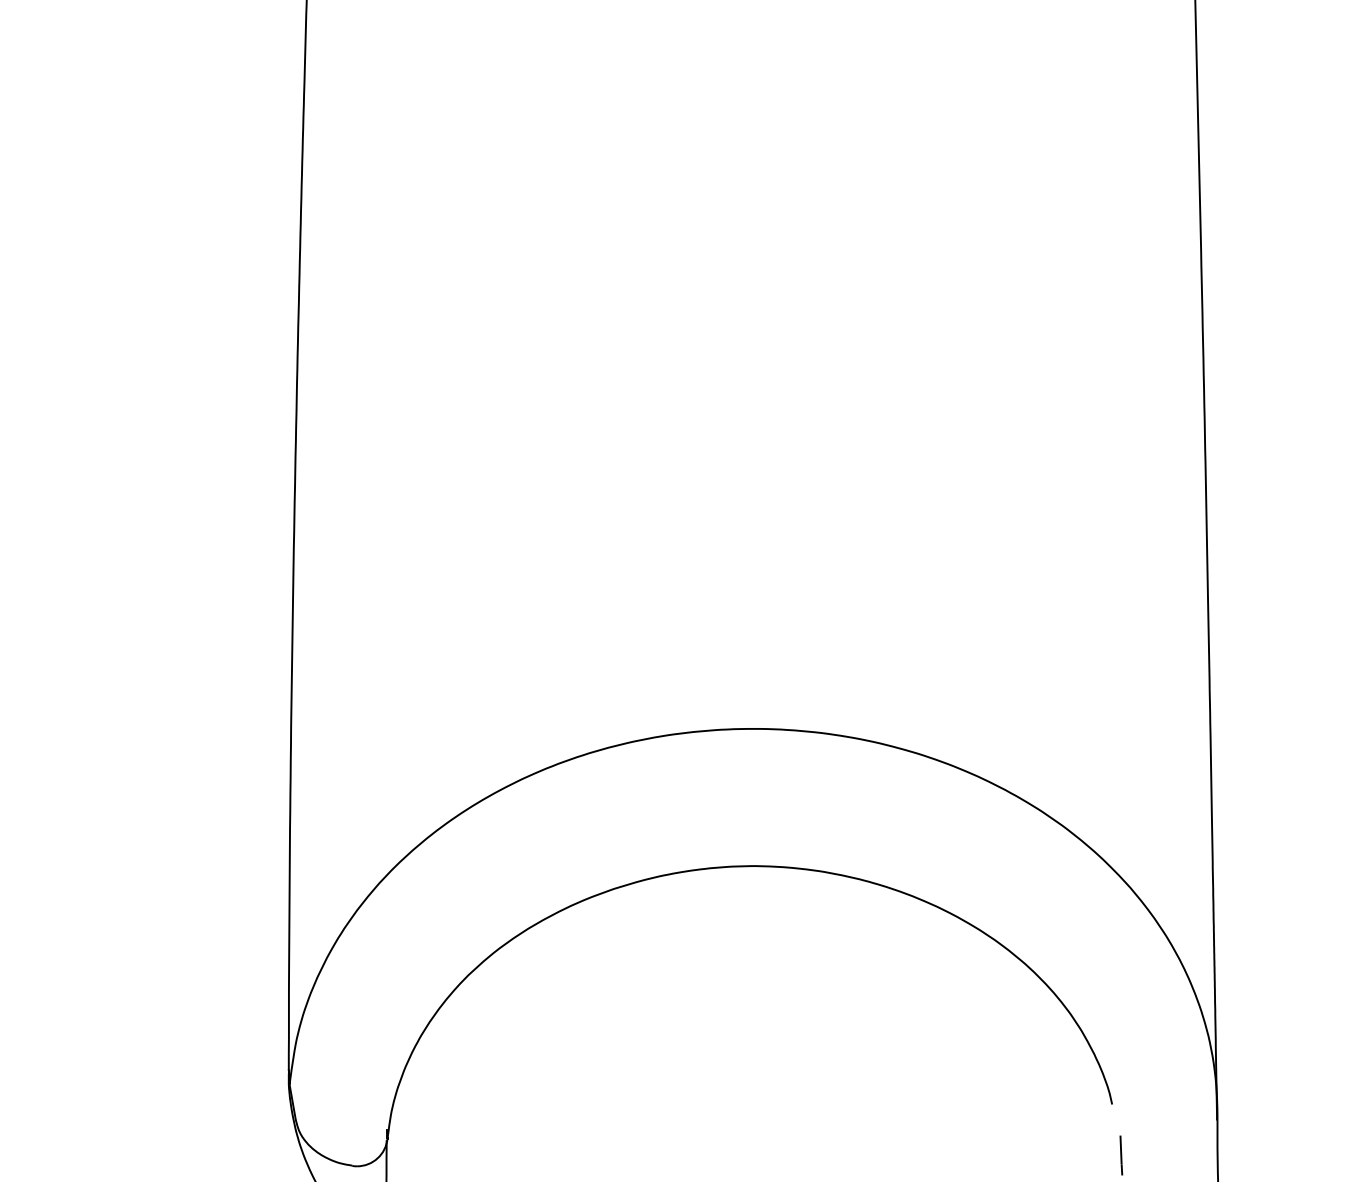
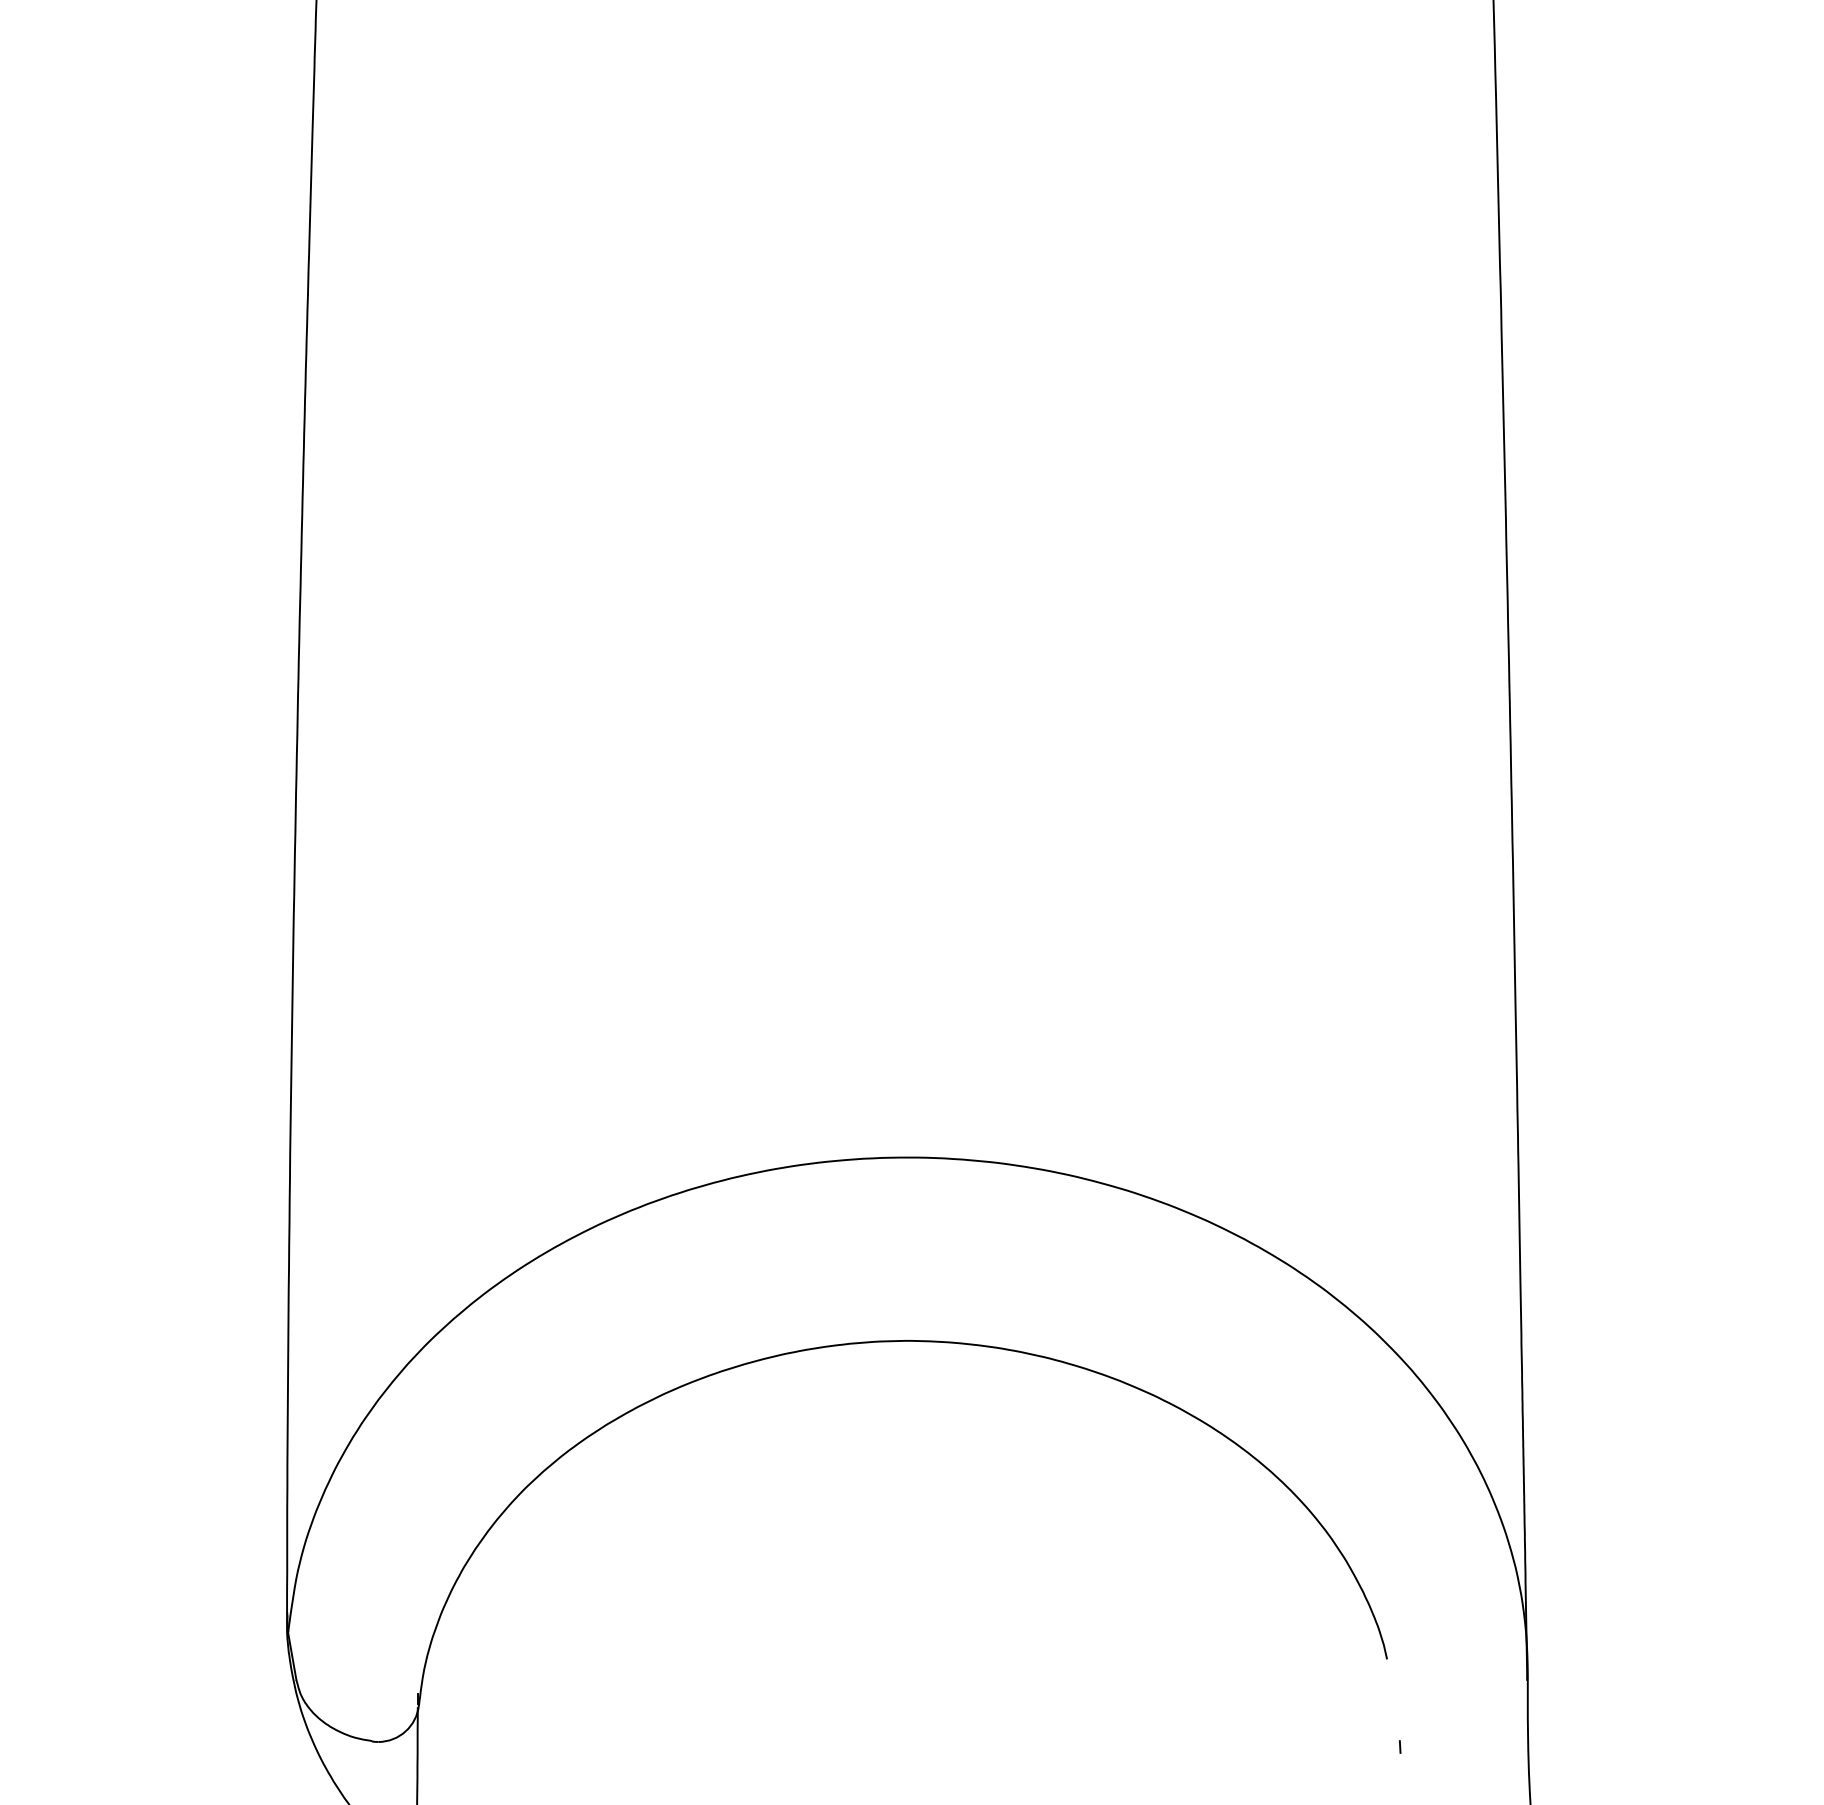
line: (1120, 1150) -> (1398, 1720), removed

